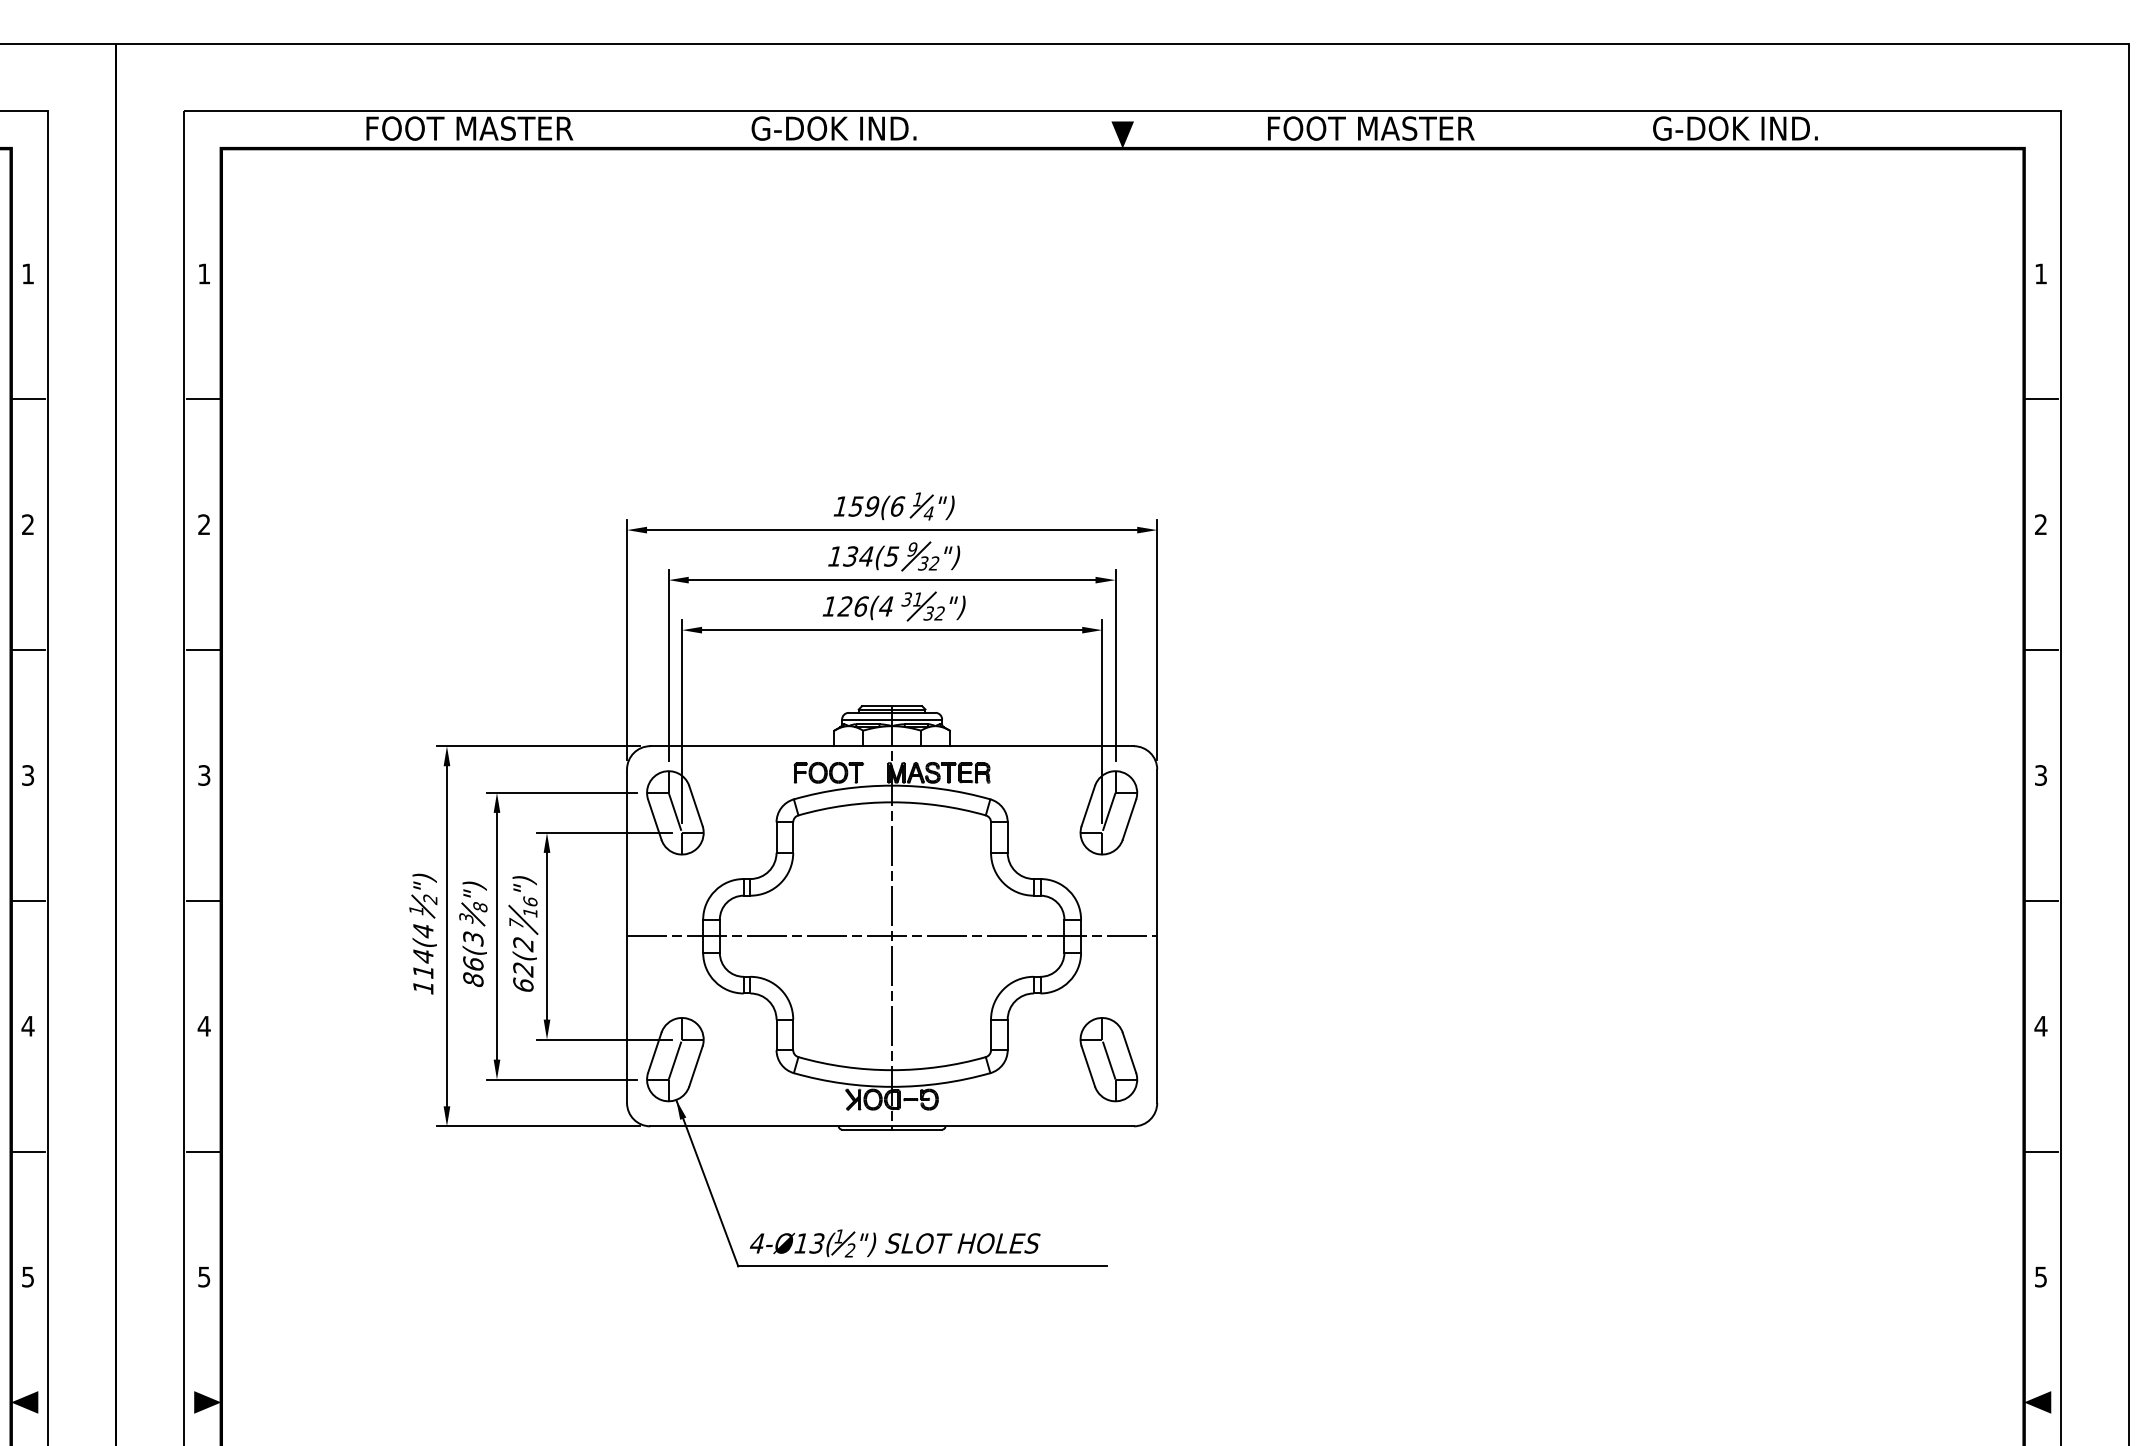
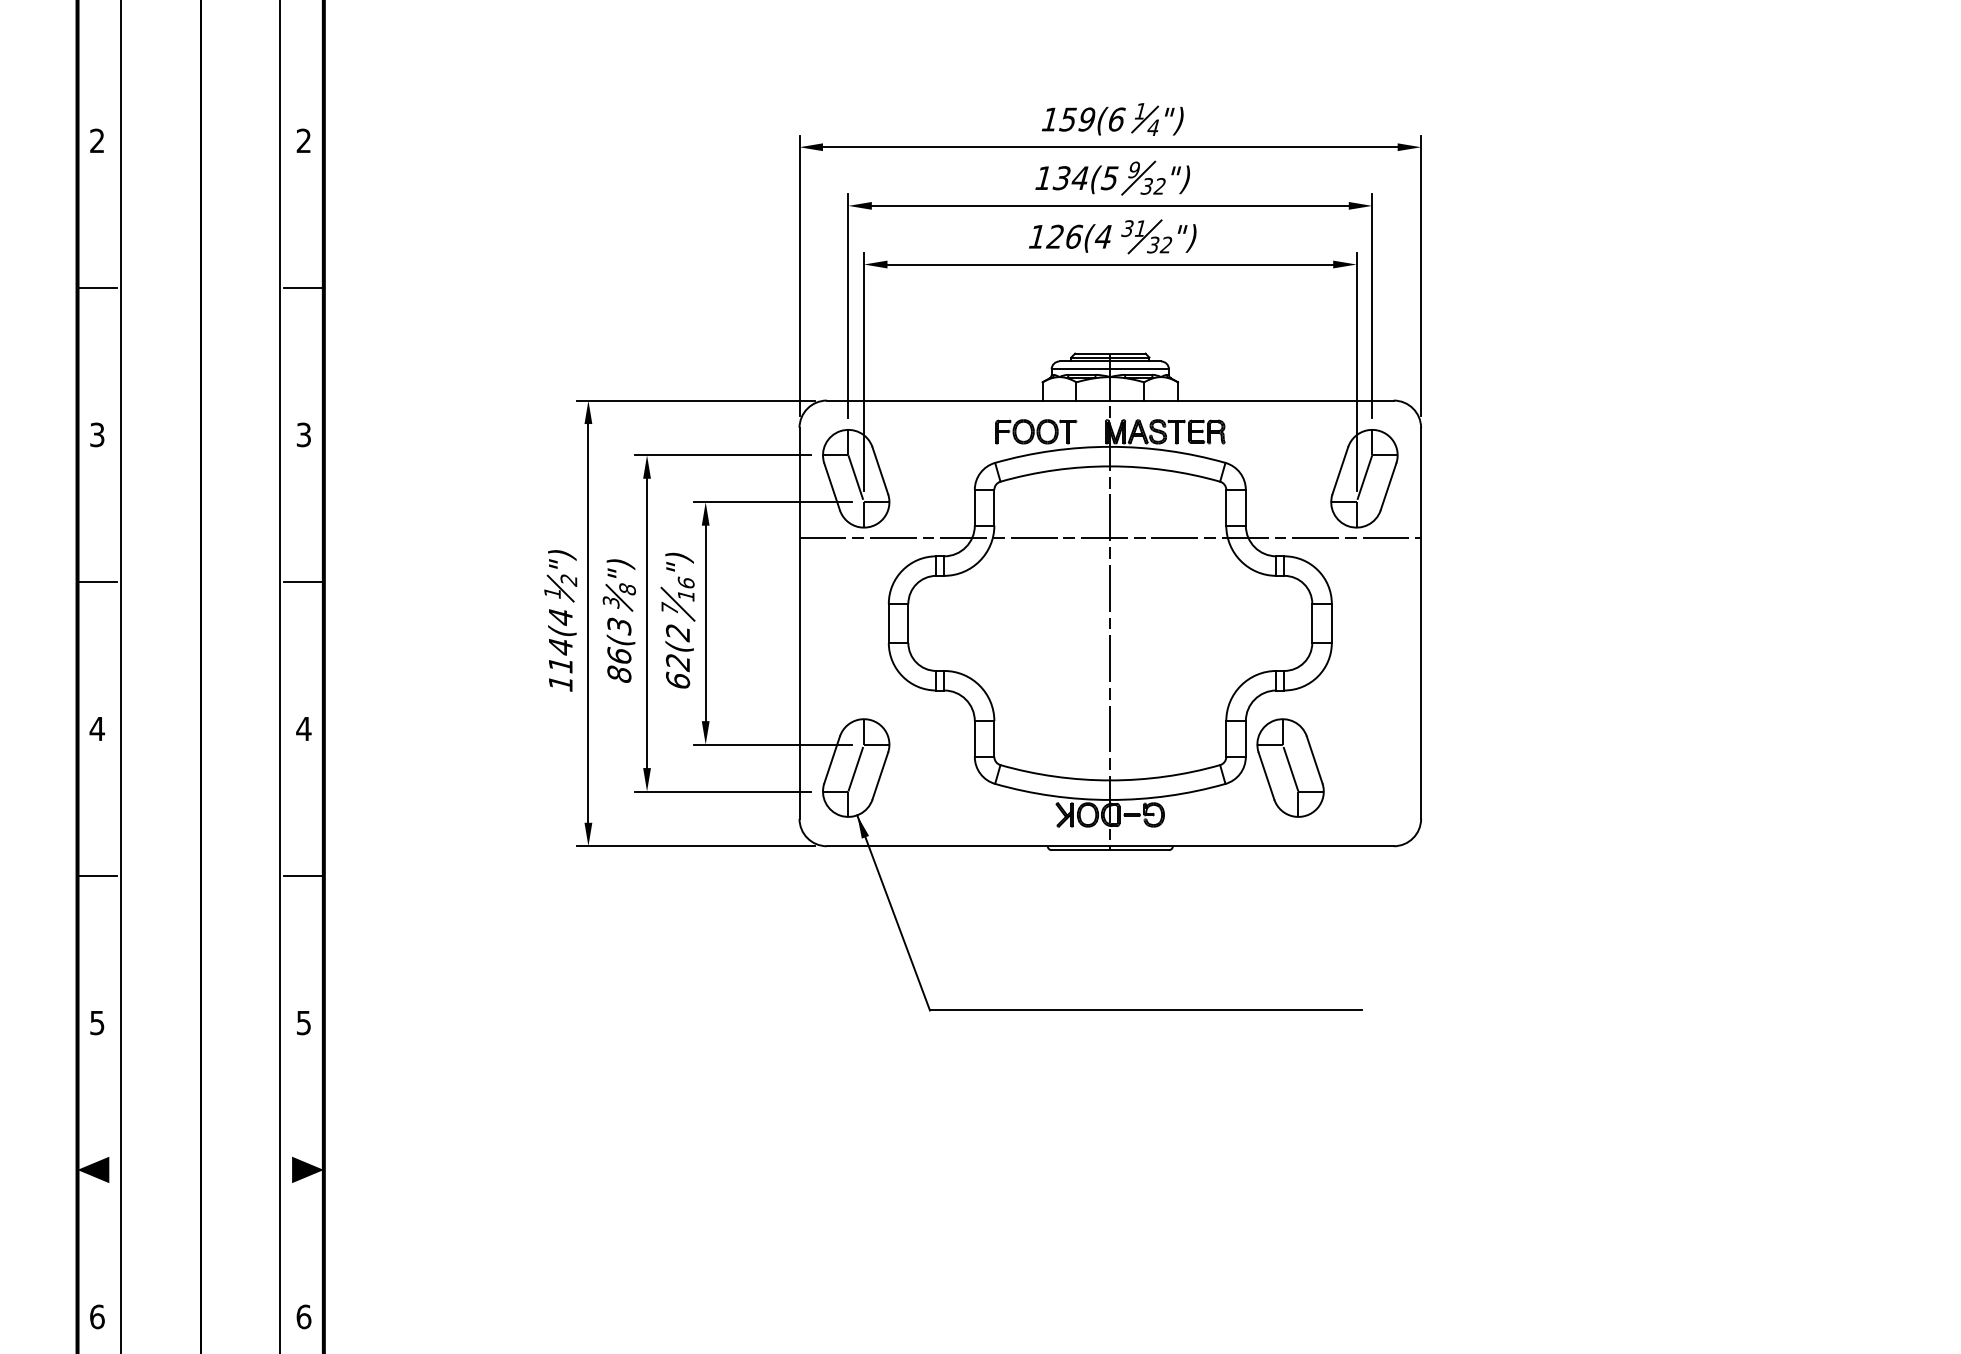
line: (892, 936) -> (1110, 538), moved
part: (1108, 1059) -> (1290, 767), moved
part: (894, 1243) -> (1113, 983), removed

